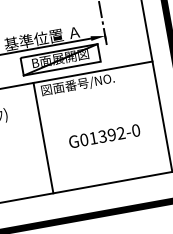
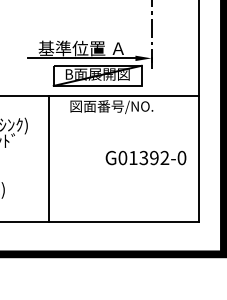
text: (104, 135) -> (145, 157), moved
line: (43, 137) -> (49, 158), moved

